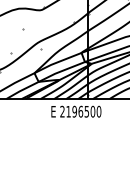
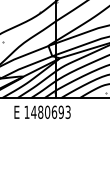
text: (80, 111) -> (47, 112), 2196500 -> 1480693

